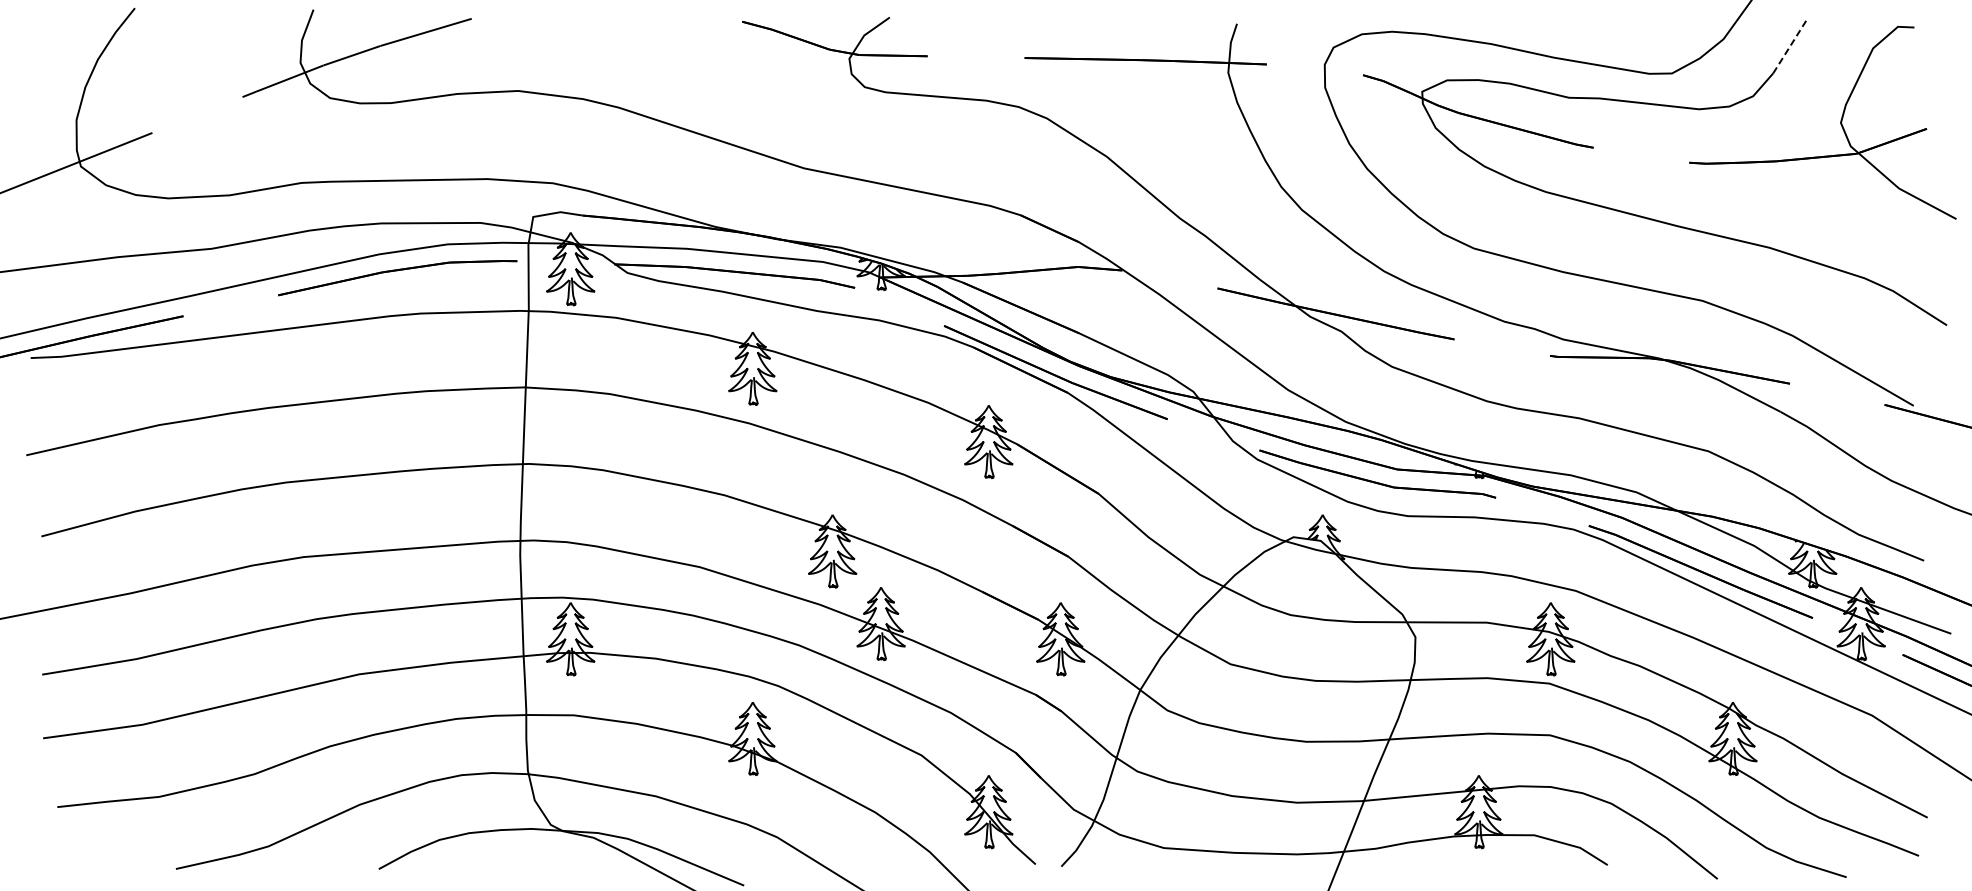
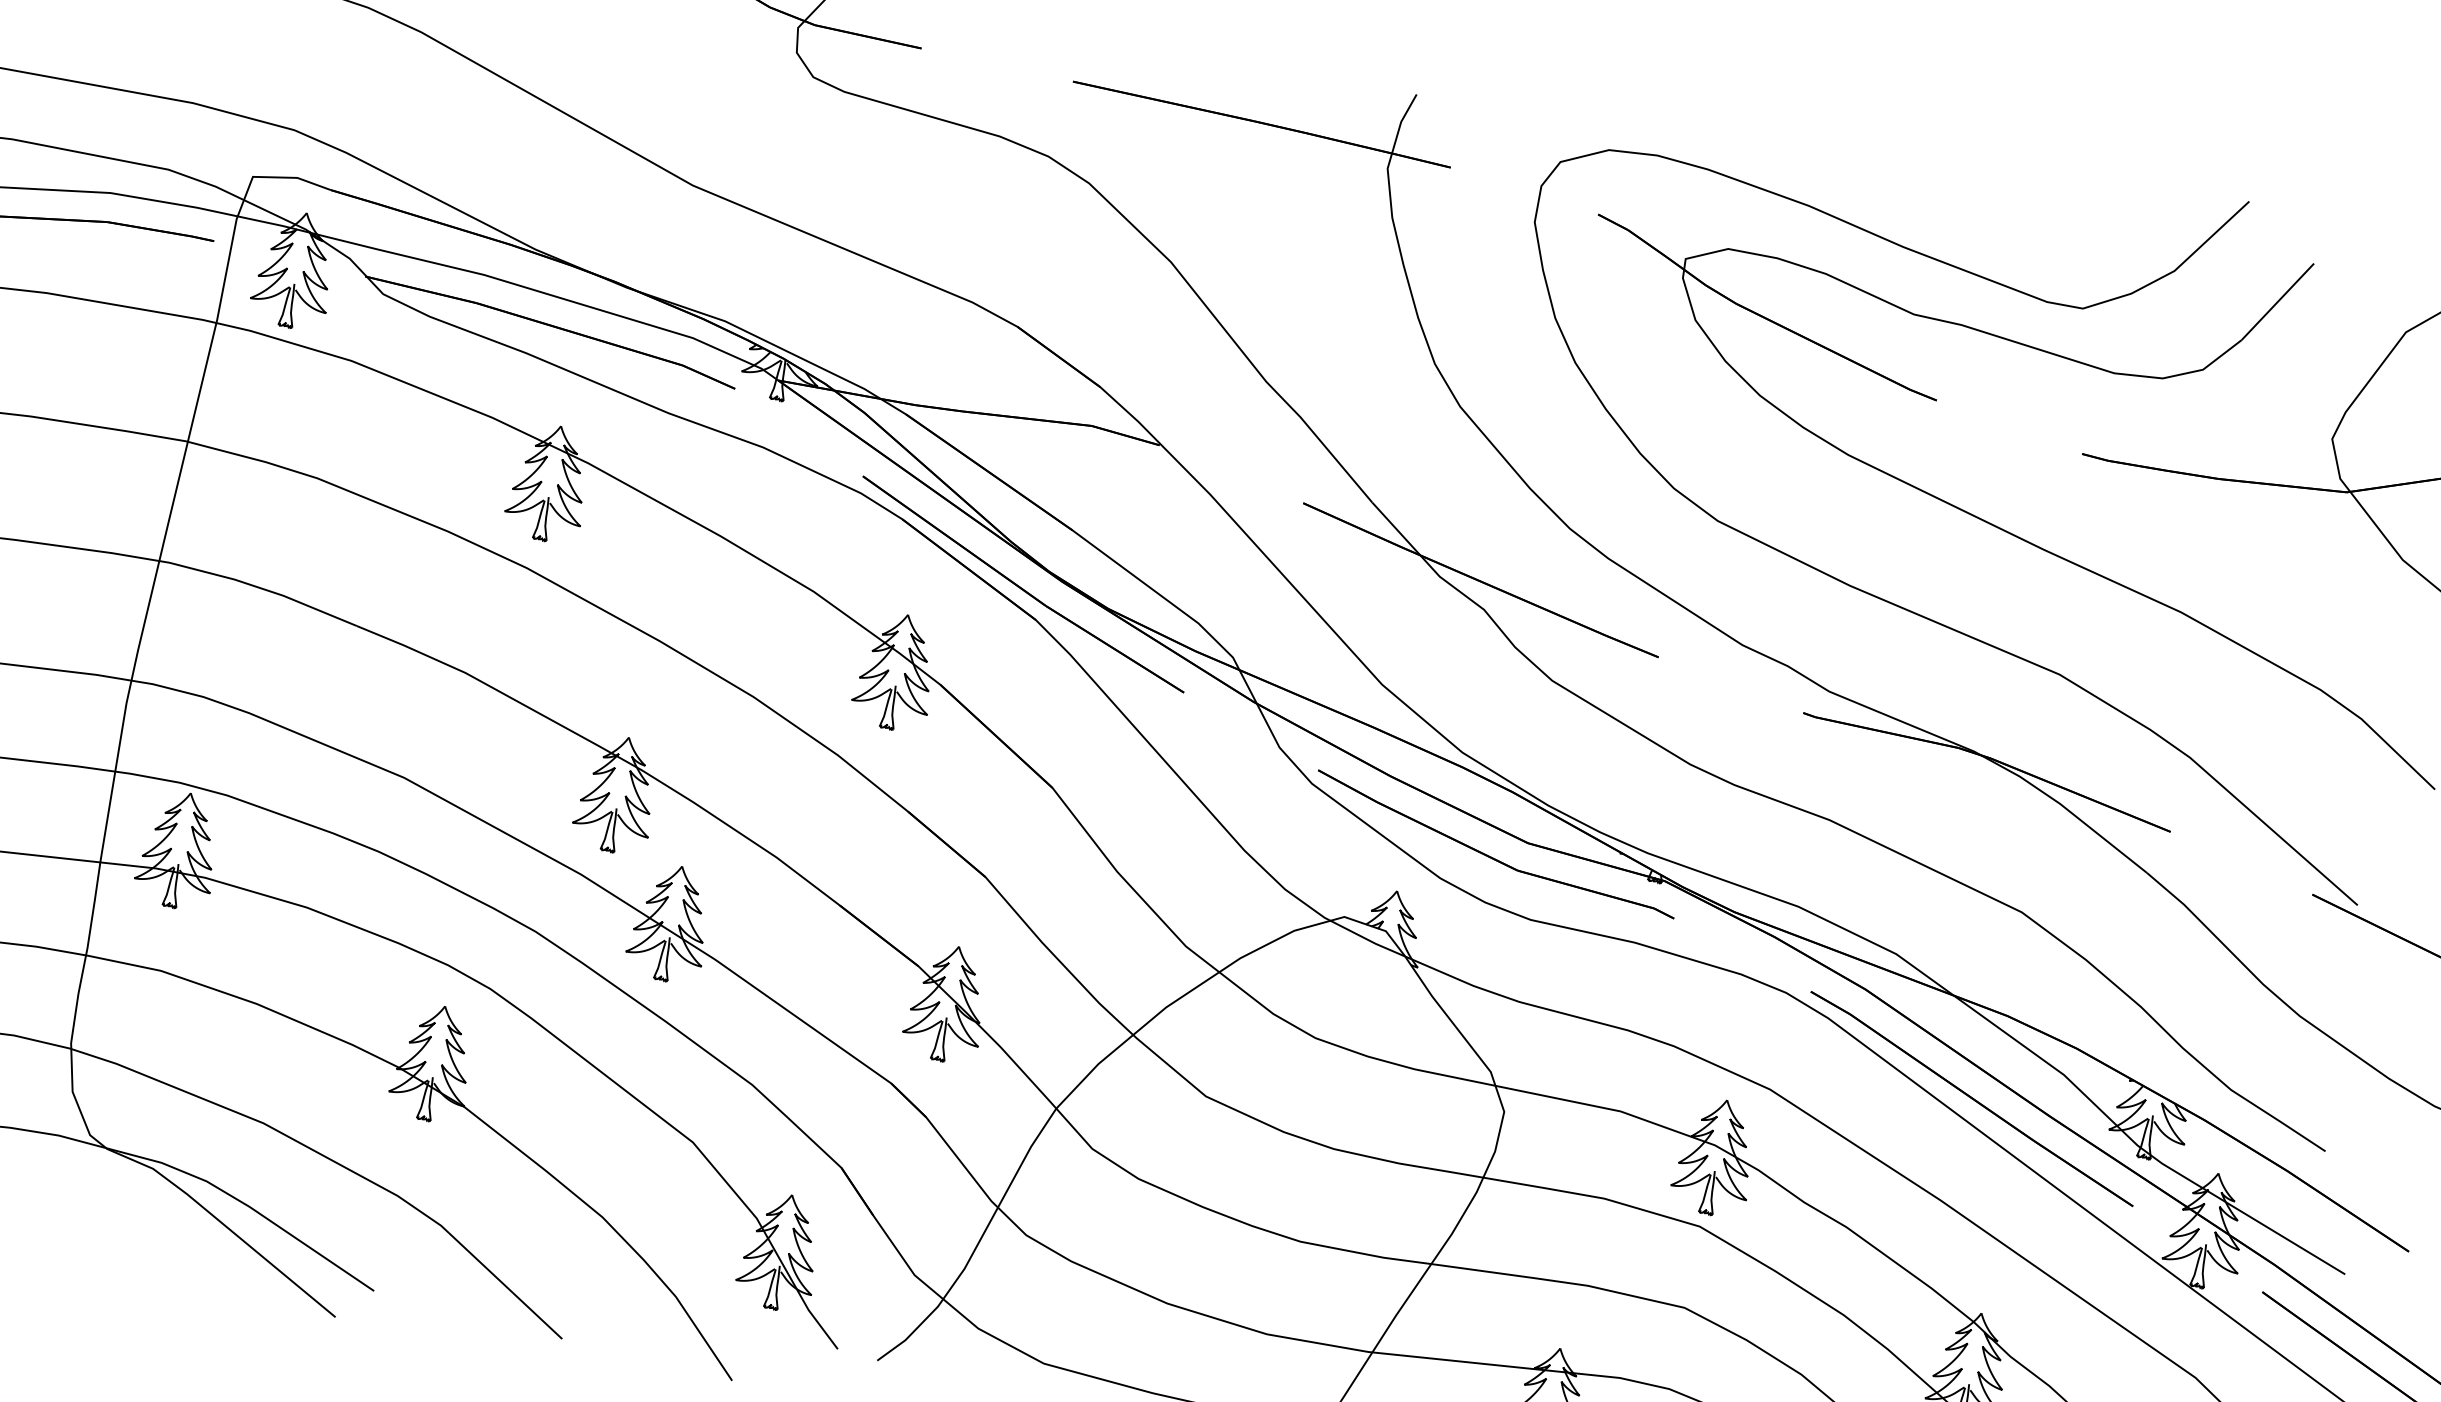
line: (1790, 45) -> (2277, 301), dashed -> solid

